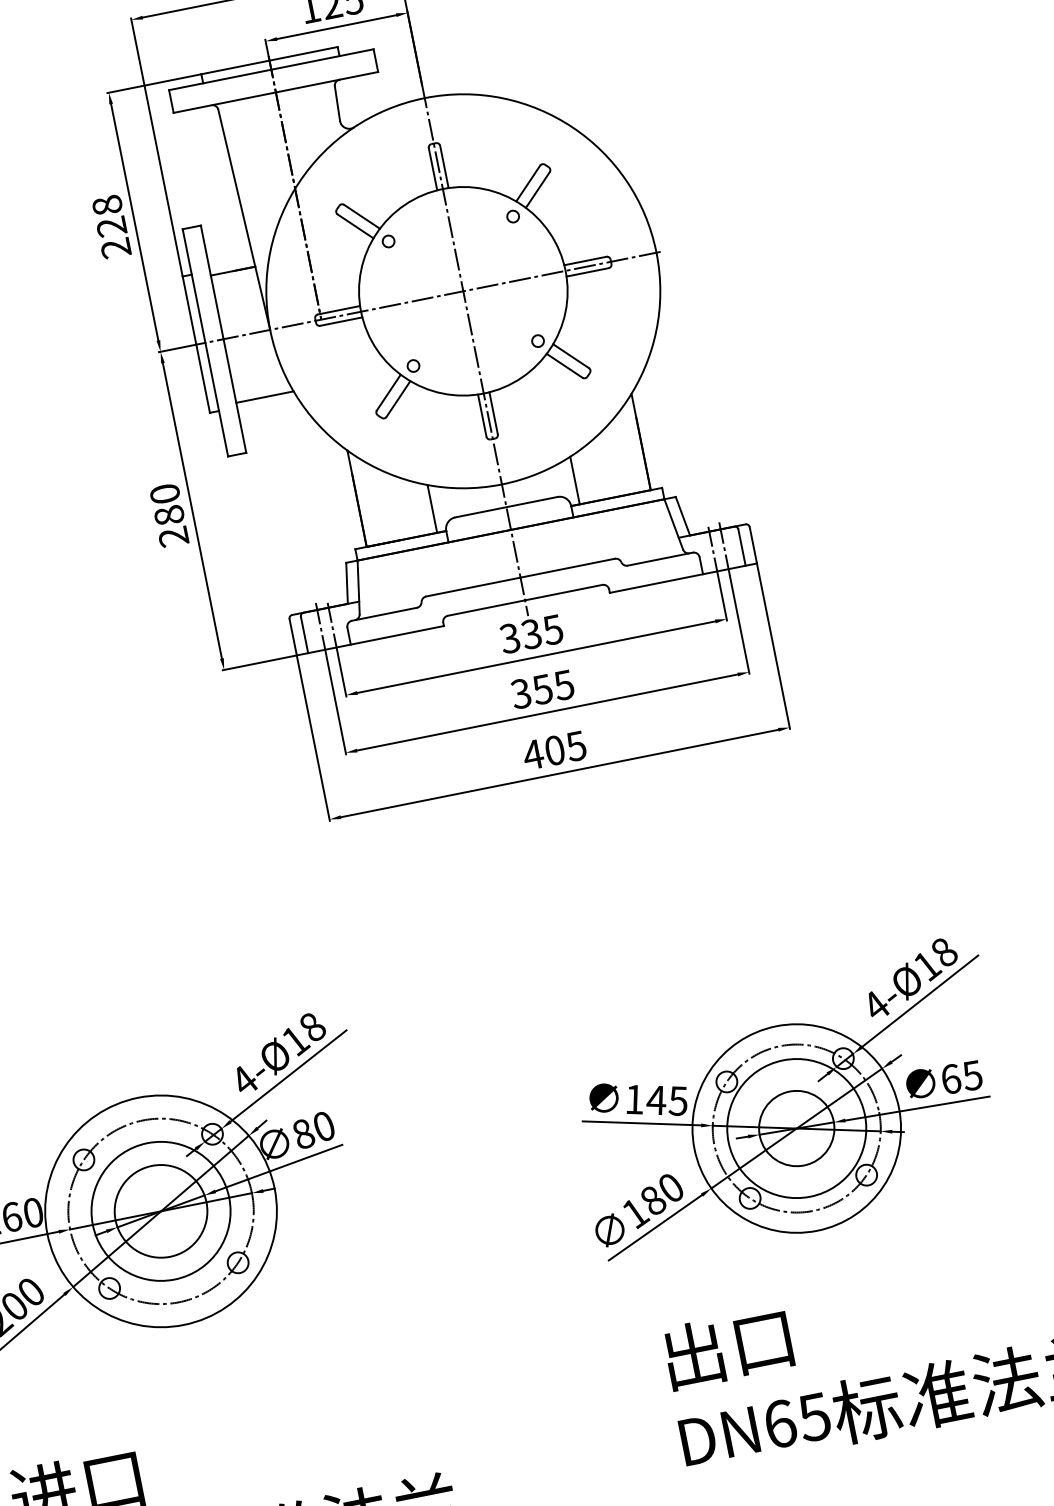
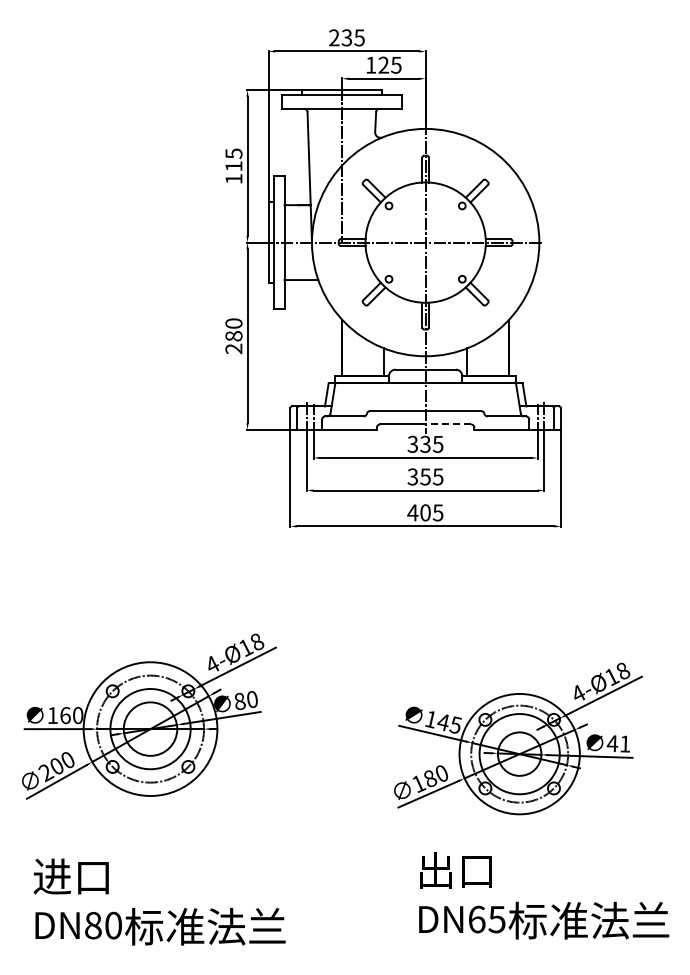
text: (110, 227) -> (233, 166), 228 -> 115
line: (563, 592) -> (448, 424), solid -> dashed
text: (961, 1076) -> (618, 743), 65 -> 41

